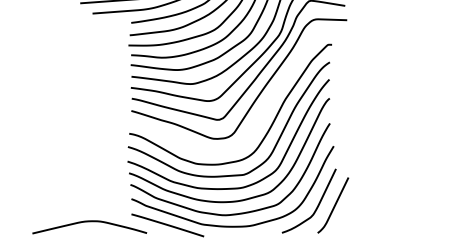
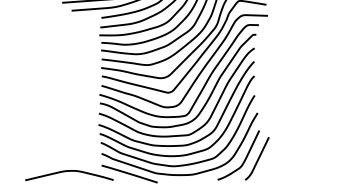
curve: (265, 107) -> (204, 83), added

